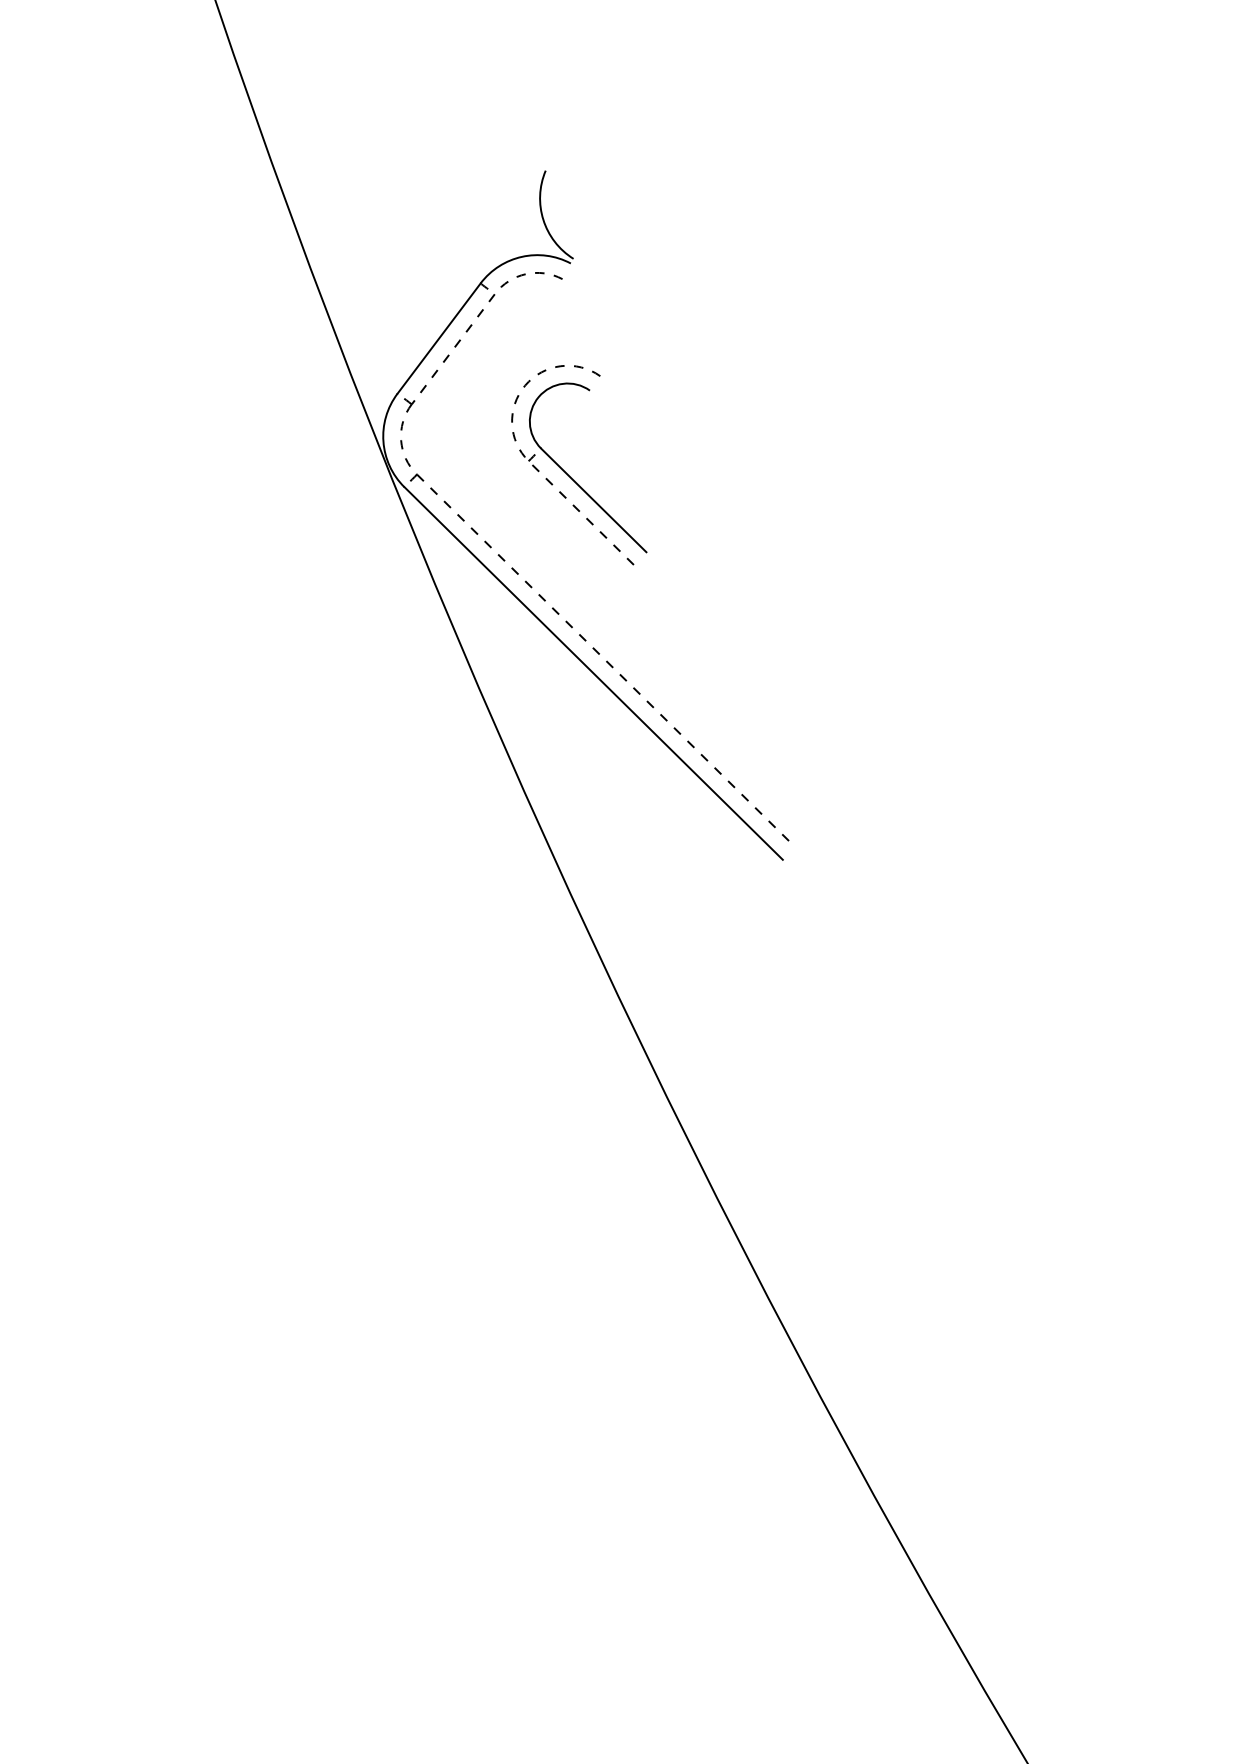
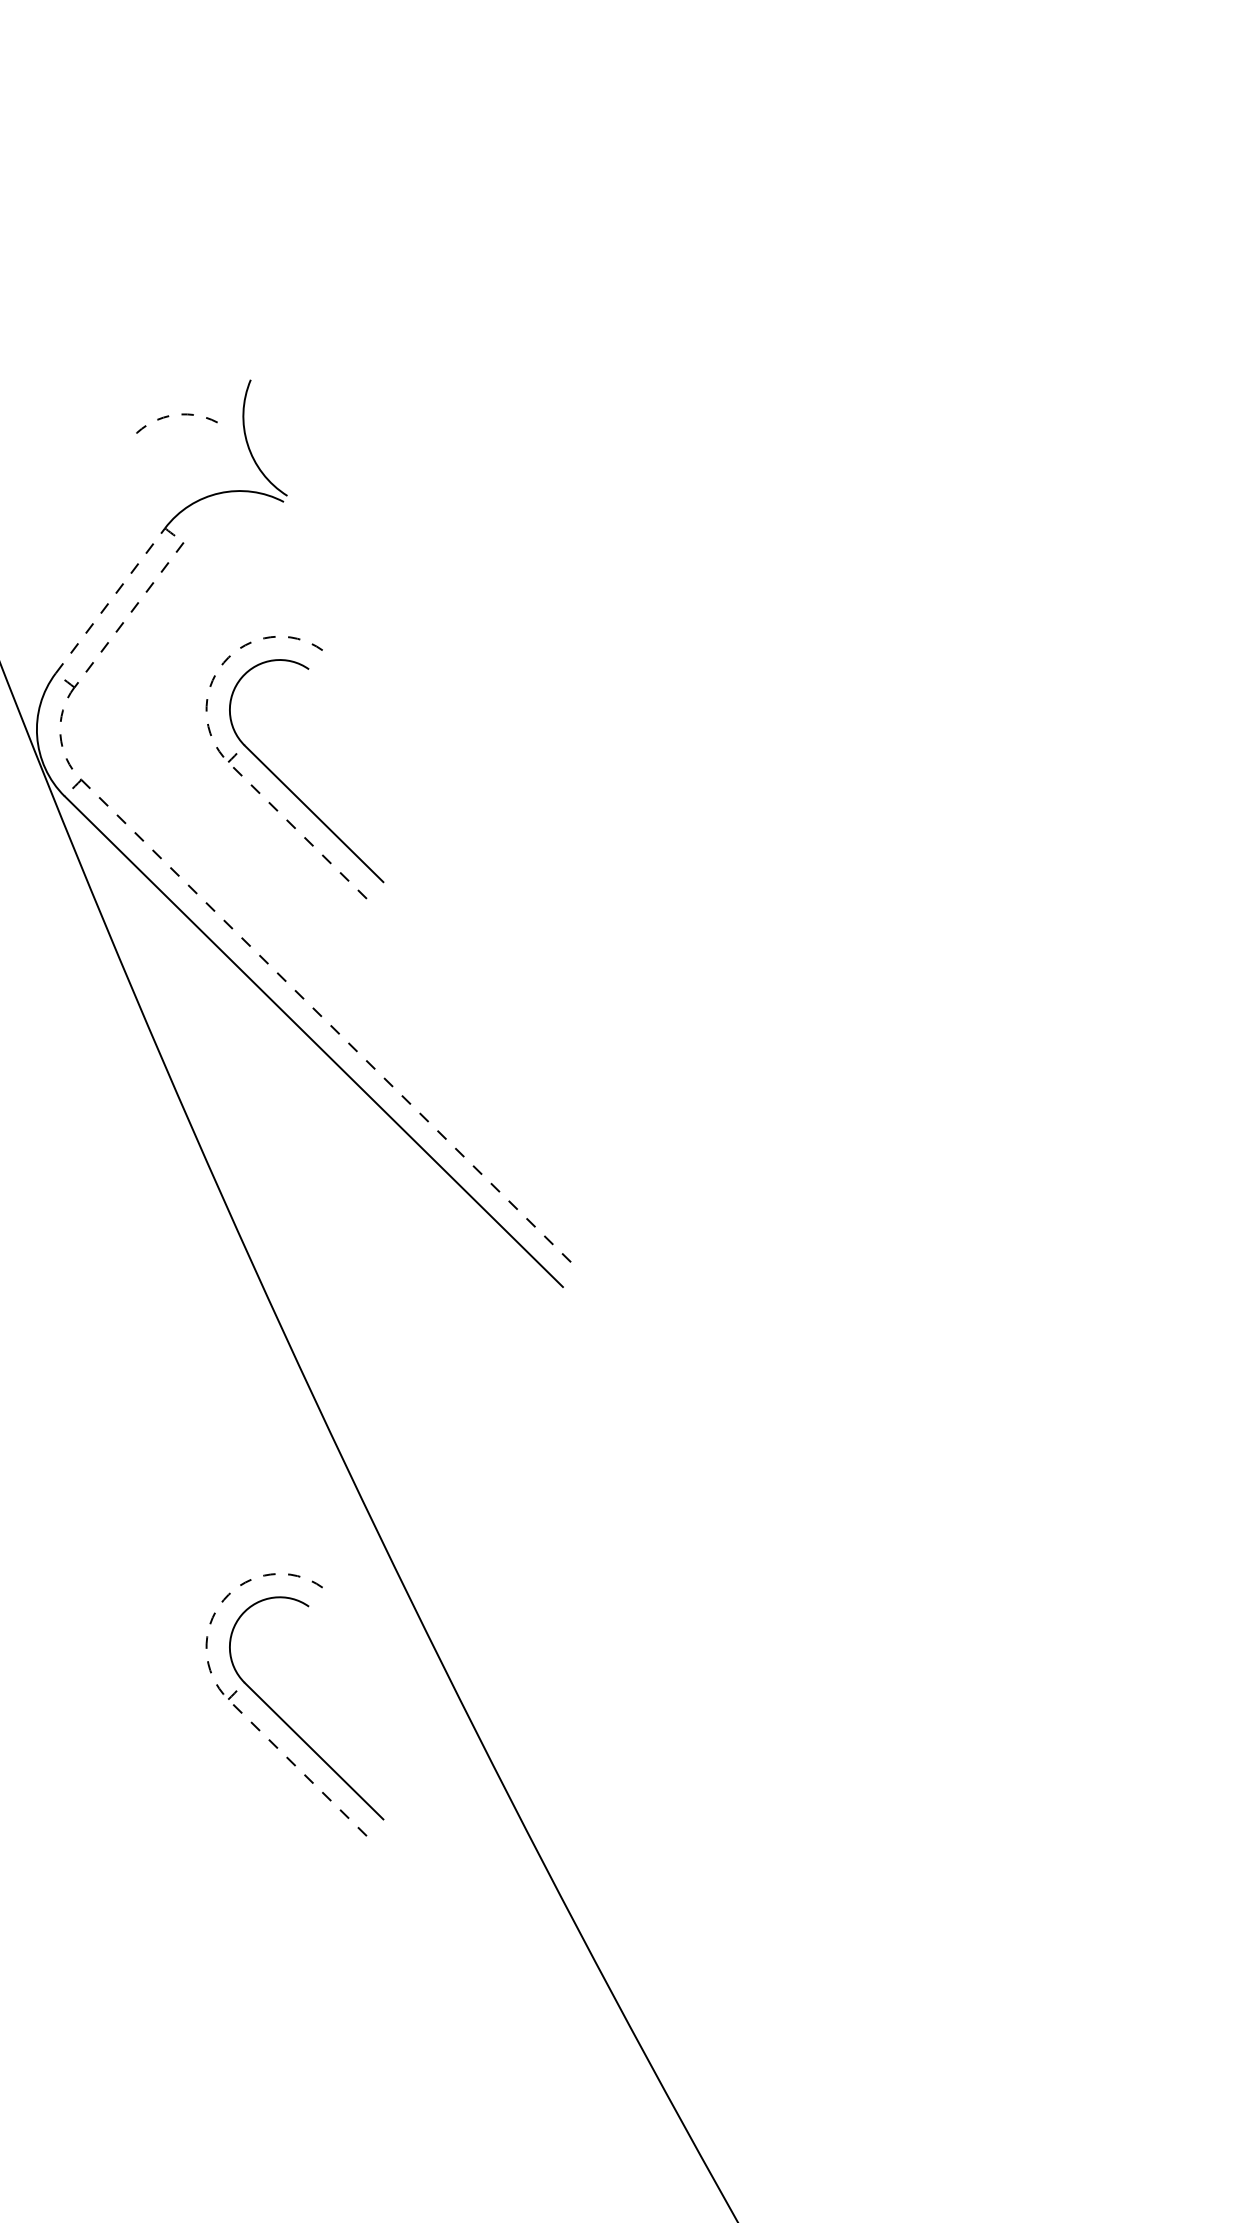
arc: (535, 273) -> (182, 415), moved
line: (439, 338) -> (110, 600), solid -> dashed
part: (569, 1187) -> (282, 1718), added

